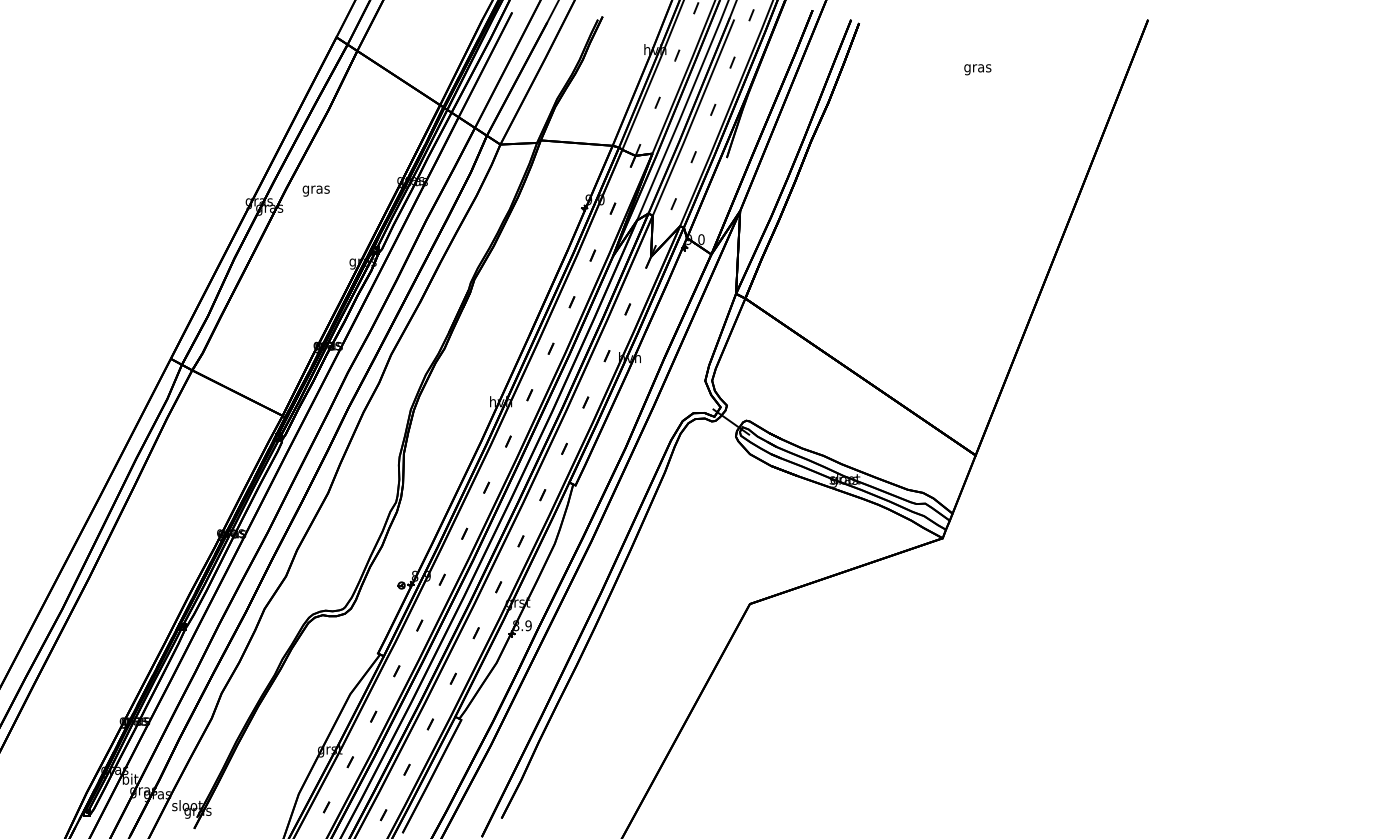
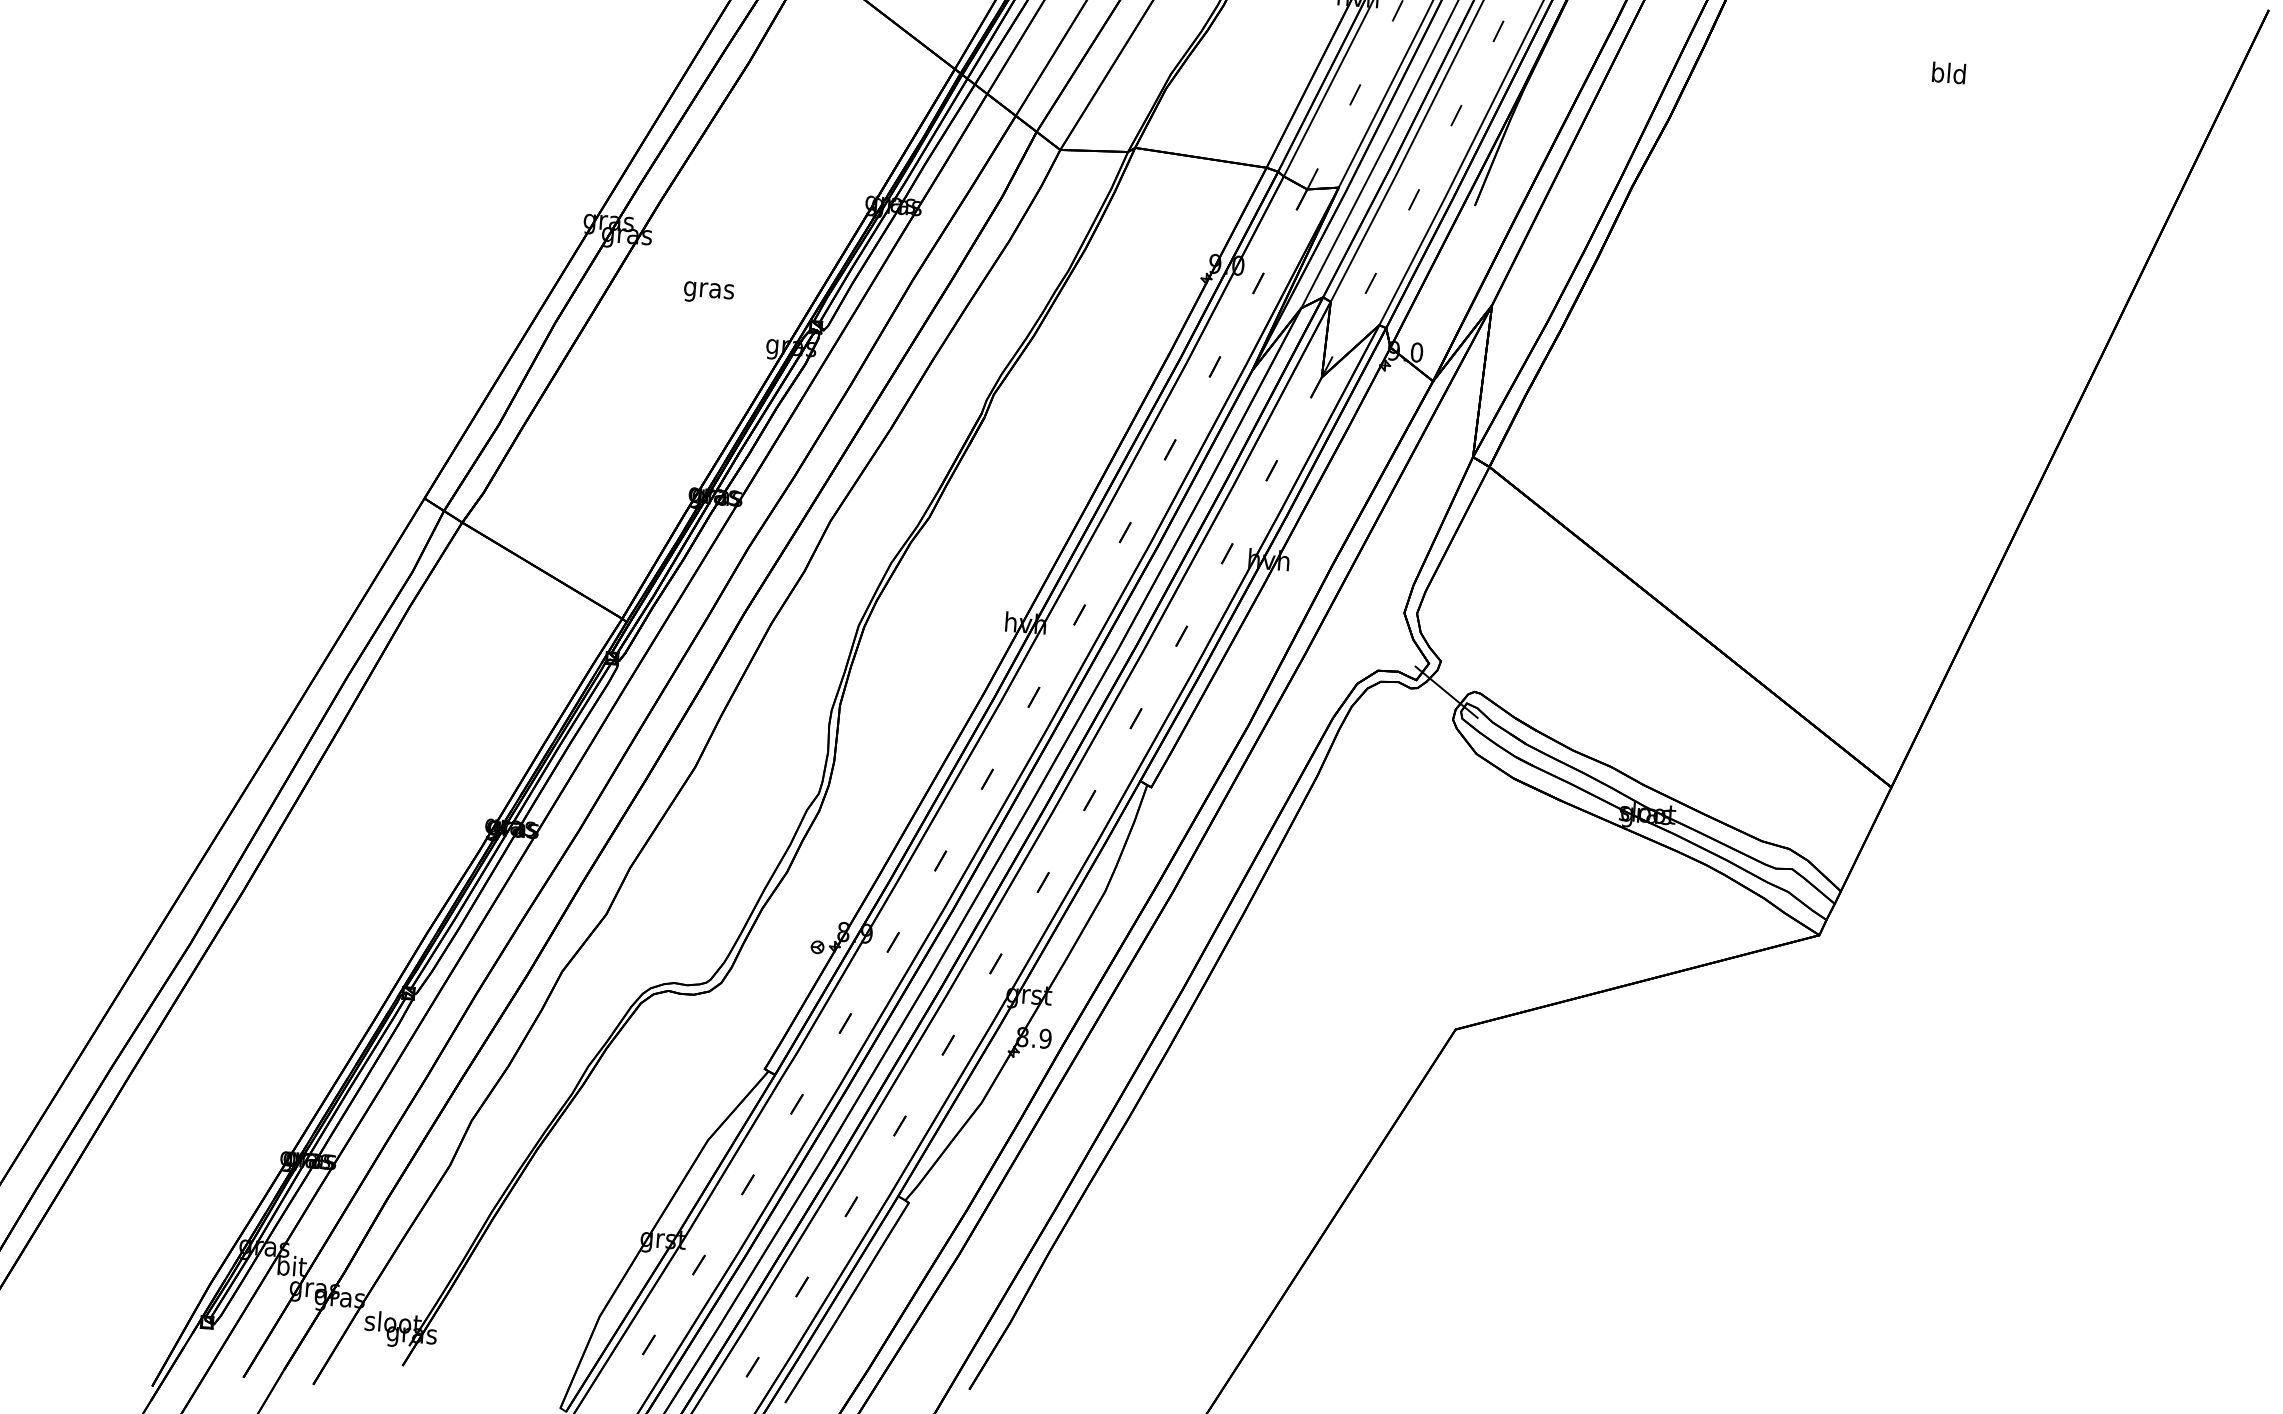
text: (977, 68) -> (1948, 76), gras -> bld
text: (315, 190) -> (707, 291), moved

